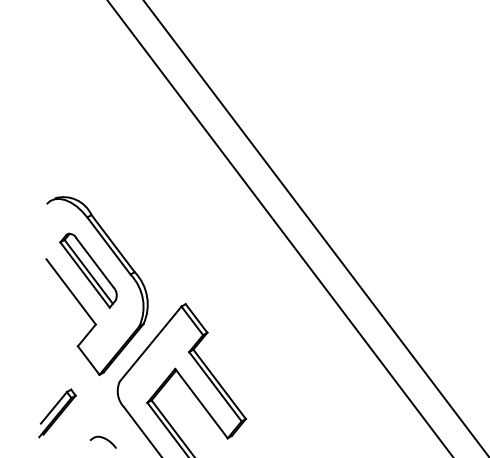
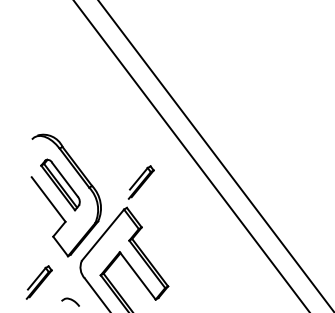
part: (205, 267) -> (140, 182), added

